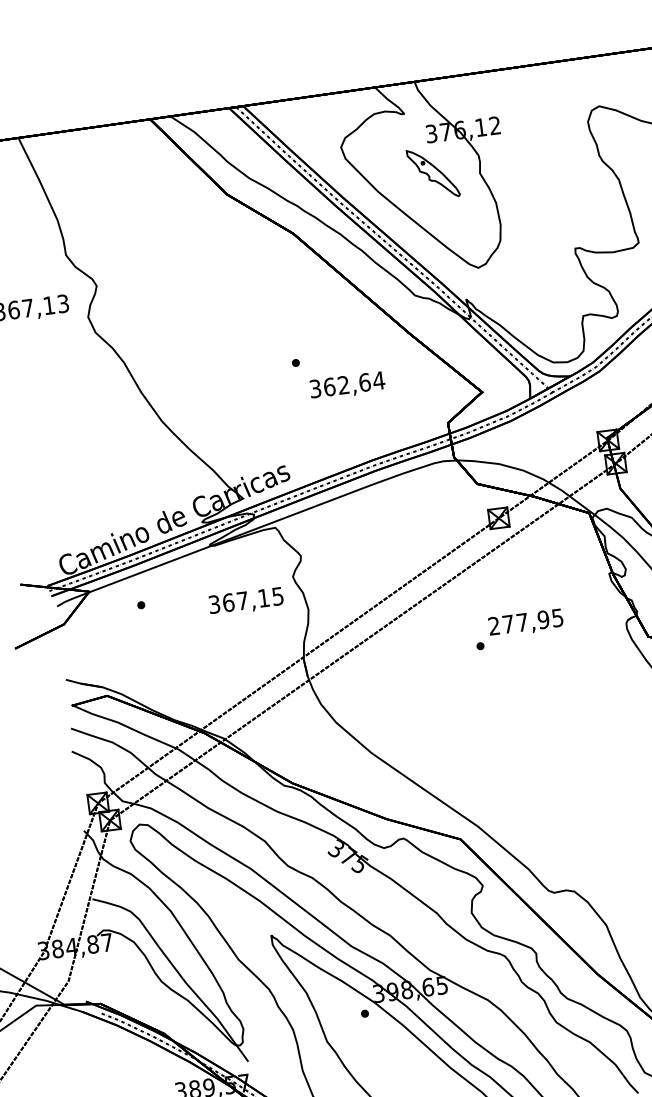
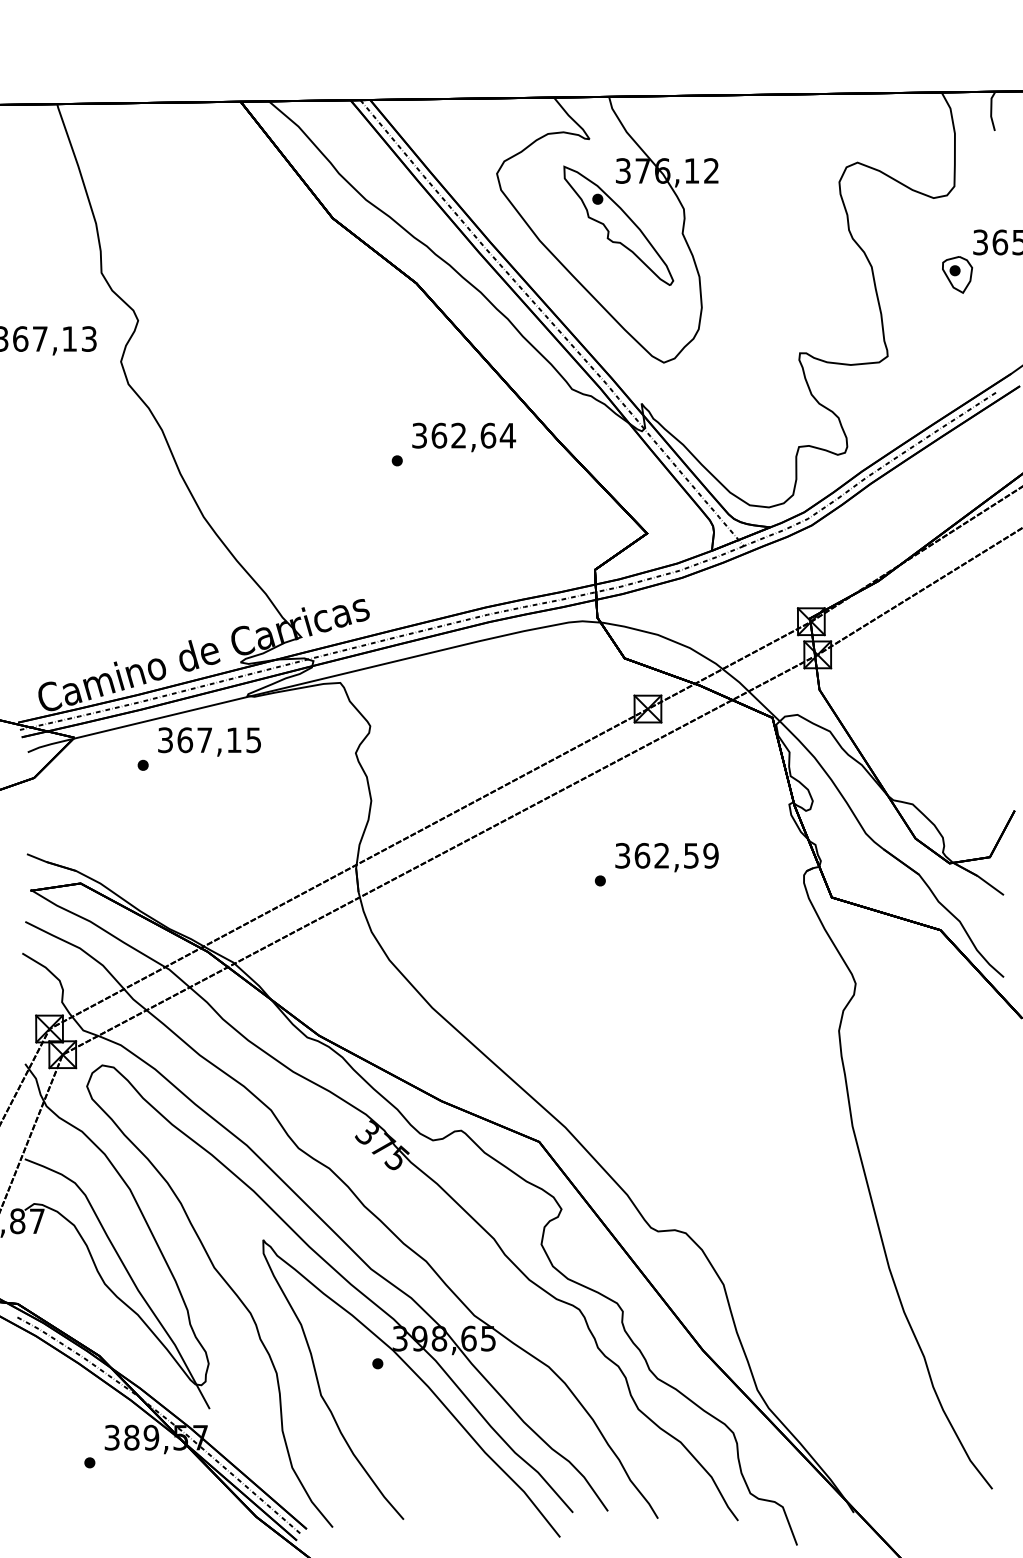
part: (433, 173) -> (618, 225), size x1.67
text: (347, 386) -> (464, 437), moved
text: (246, 601) -> (209, 741), moved
text: (525, 621) -> (666, 855), 277,95 -> 362,59

